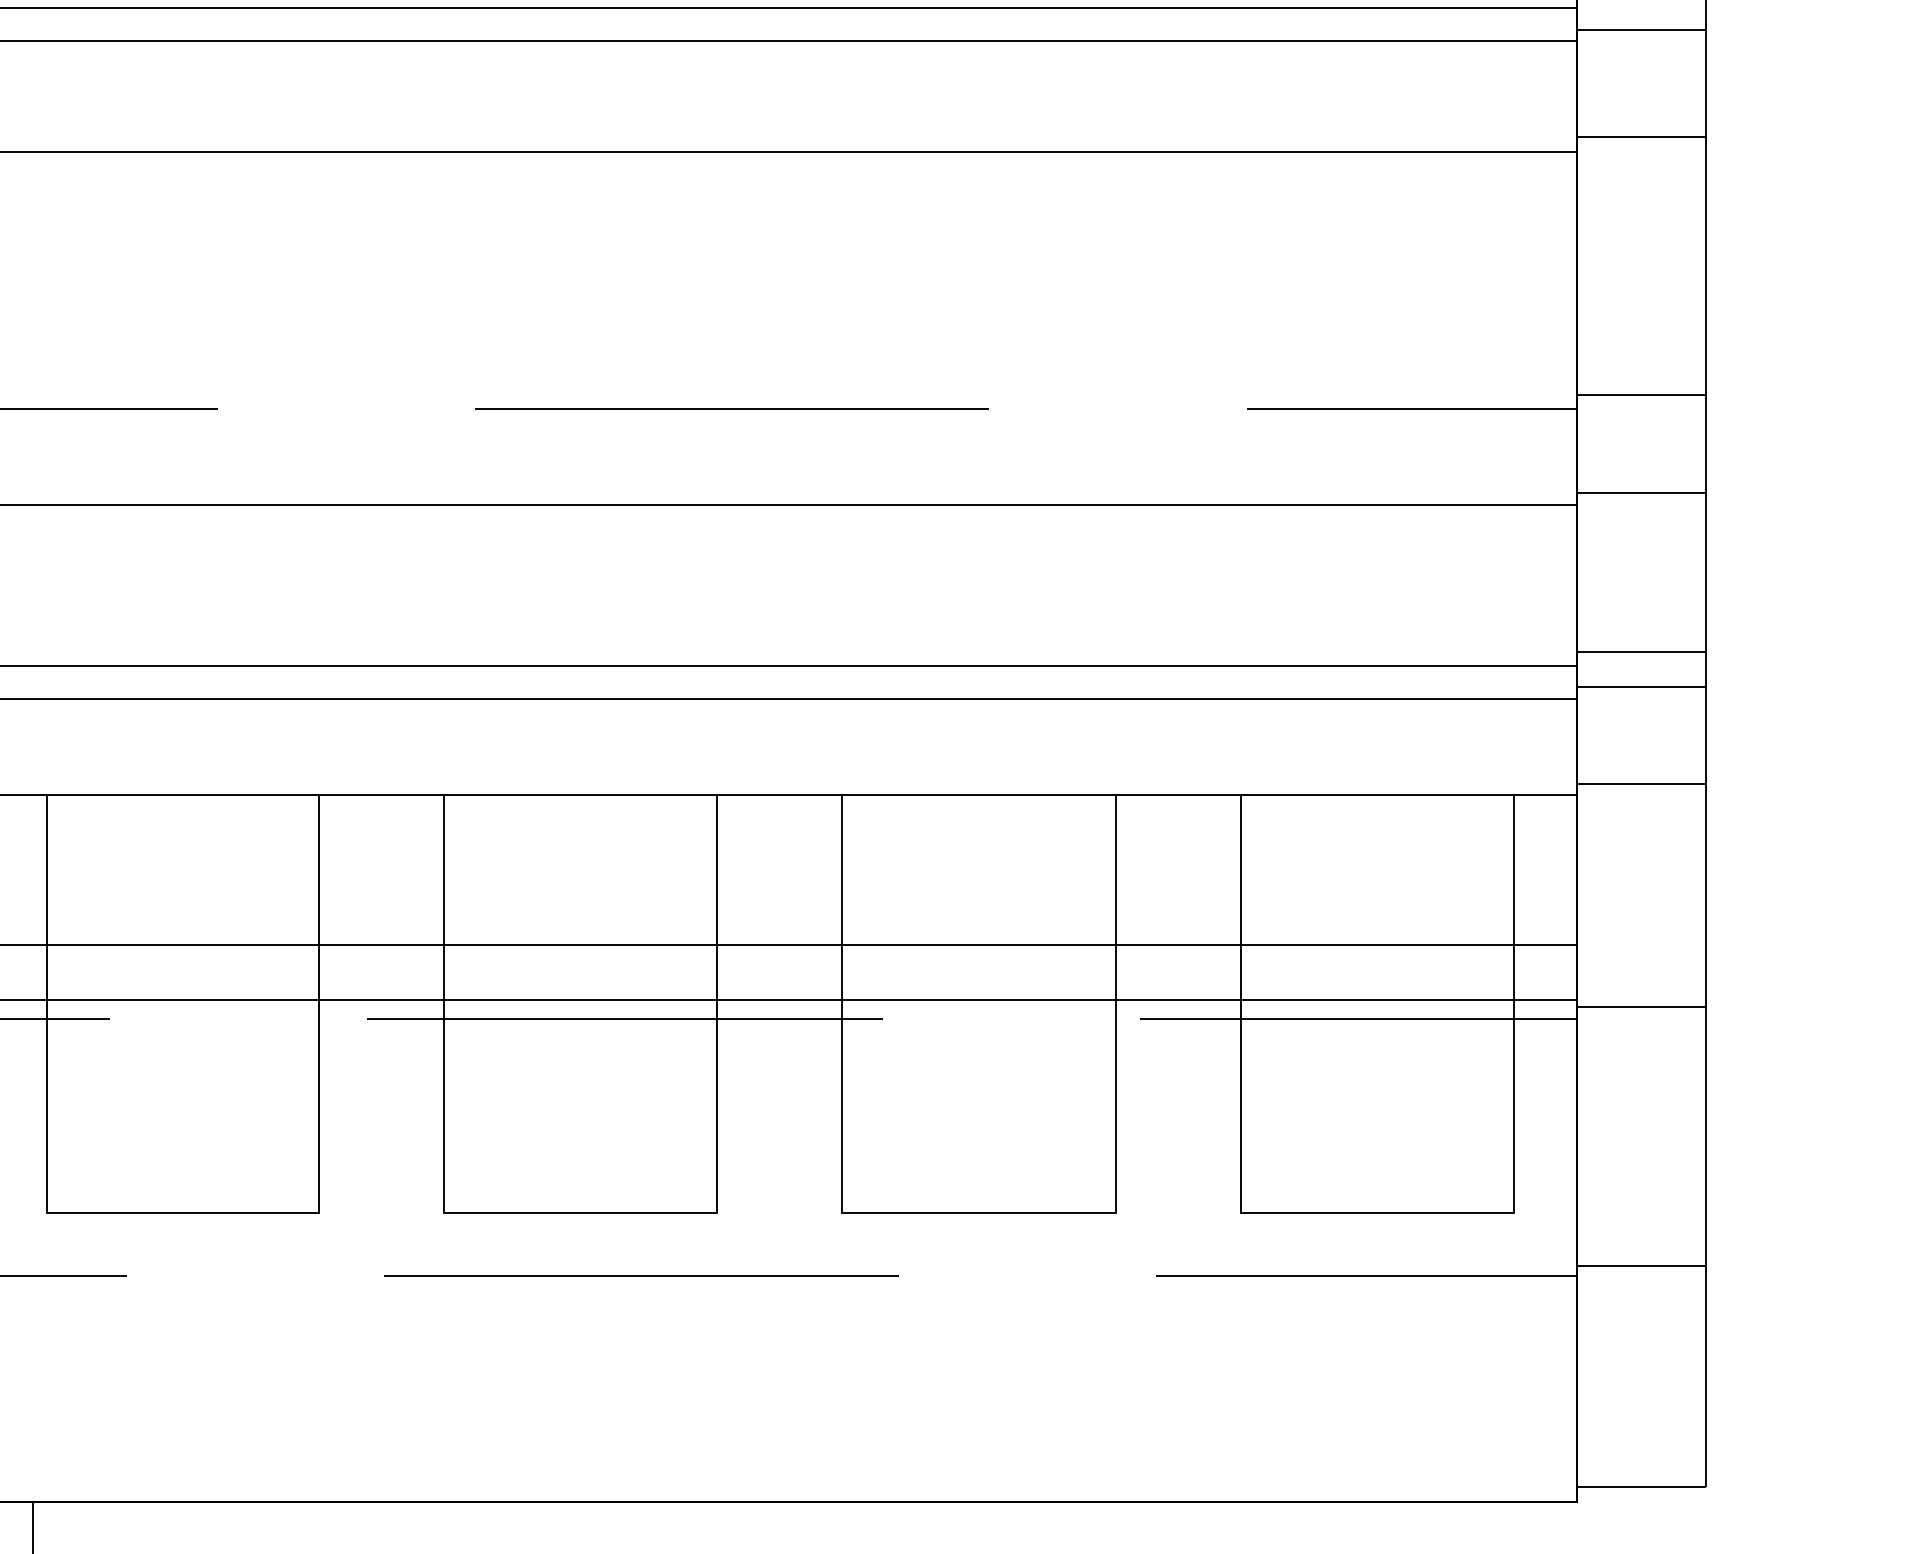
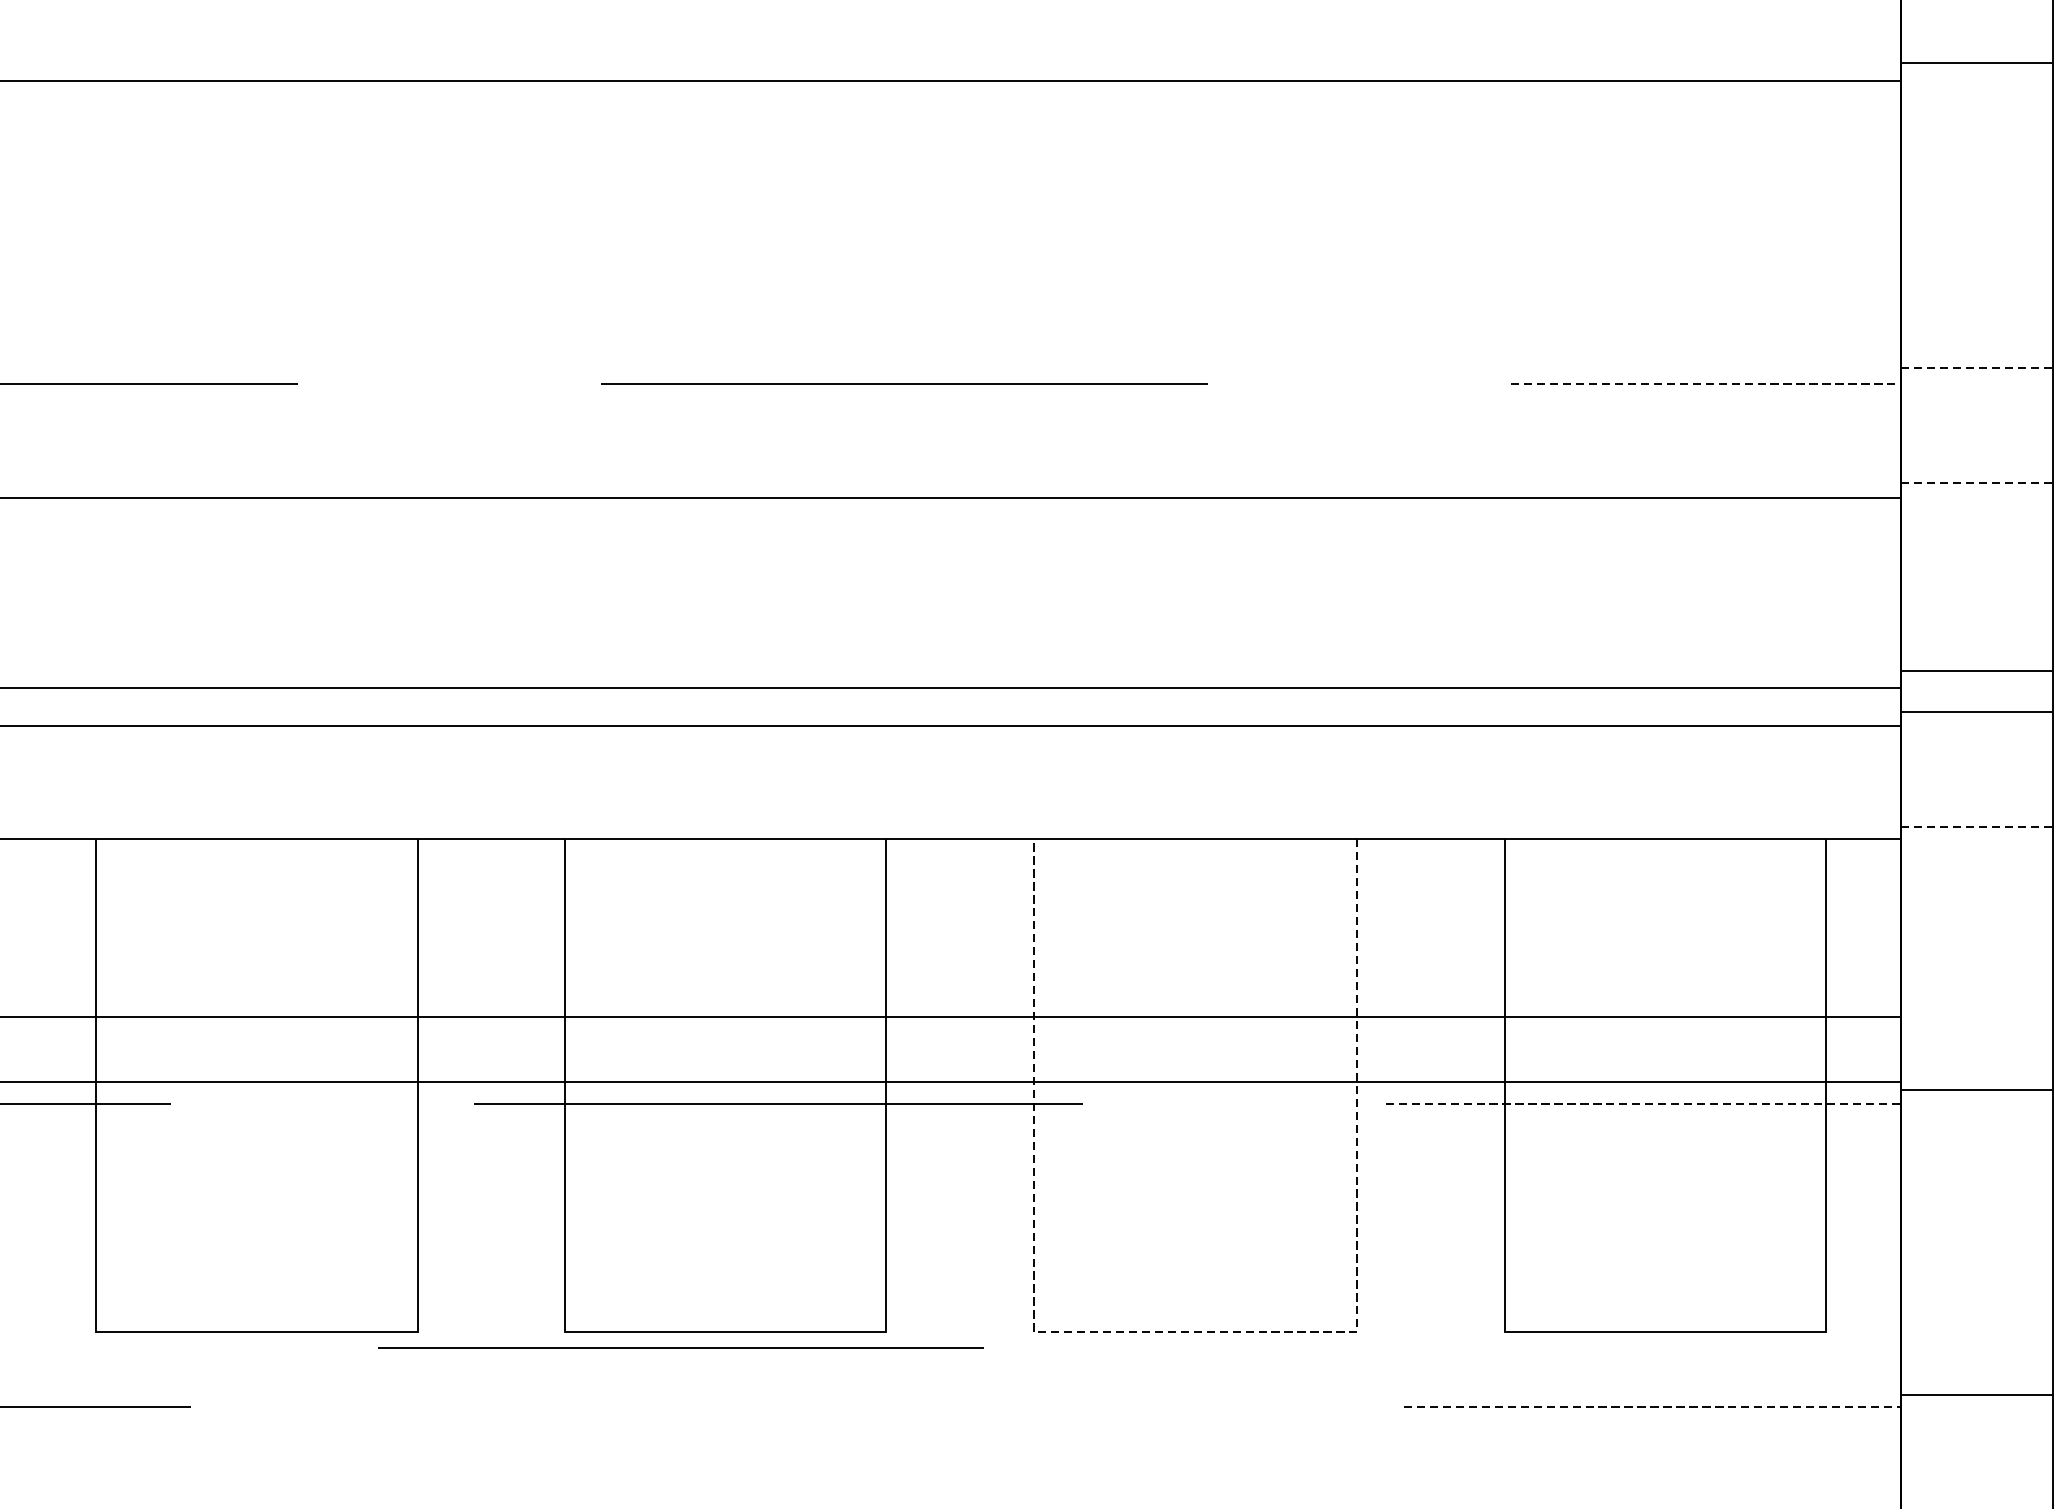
line: (1642, 395) -> (1978, 368), solid -> dashed
line: (1412, 409) -> (1706, 384), solid -> dashed
line: (1642, 493) -> (1978, 483), solid -> dashed
line: (1642, 784) -> (1978, 827), solid -> dashed
line: (1358, 1019) -> (1643, 1104), solid -> dashed
line: (978, 1212) -> (1194, 1331), solid -> dashed
line: (641, 1275) -> (680, 1347), moved
line: (1366, 1276) -> (1652, 1407), solid -> dashed

